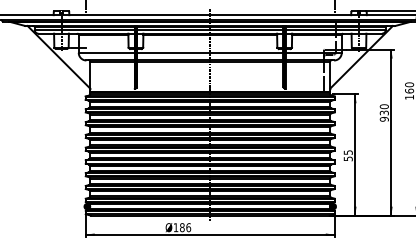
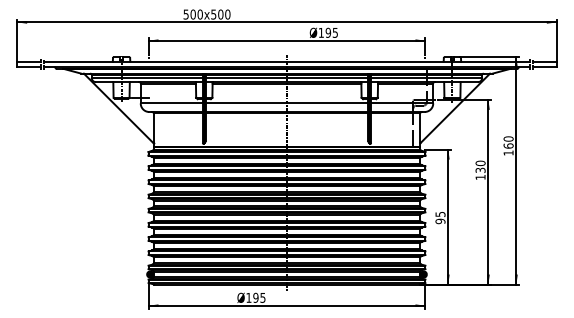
text: (384, 119) -> (480, 177), 930 -> 130
text: (348, 158) -> (440, 221), 55 -> 95
text: (185, 227) -> (259, 297), 186 -> 195

